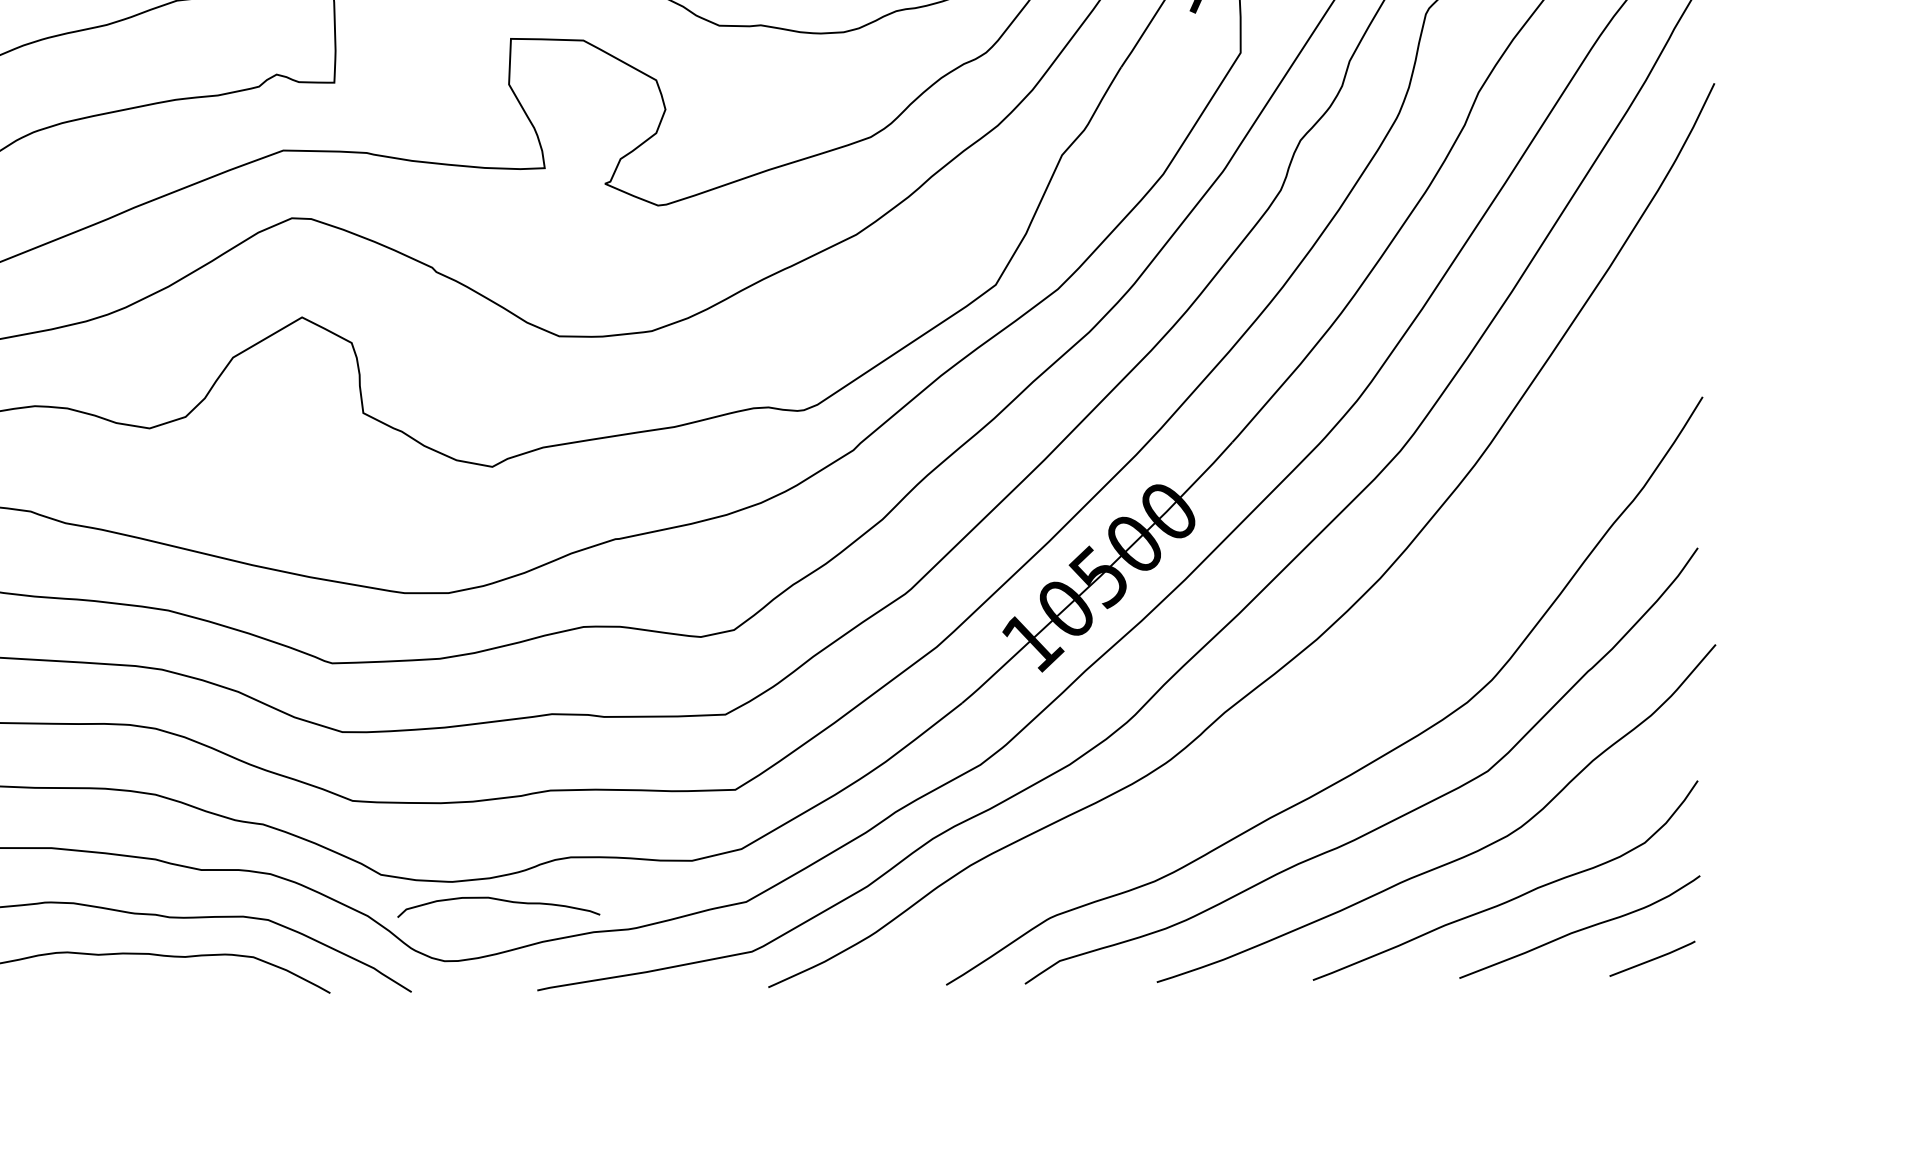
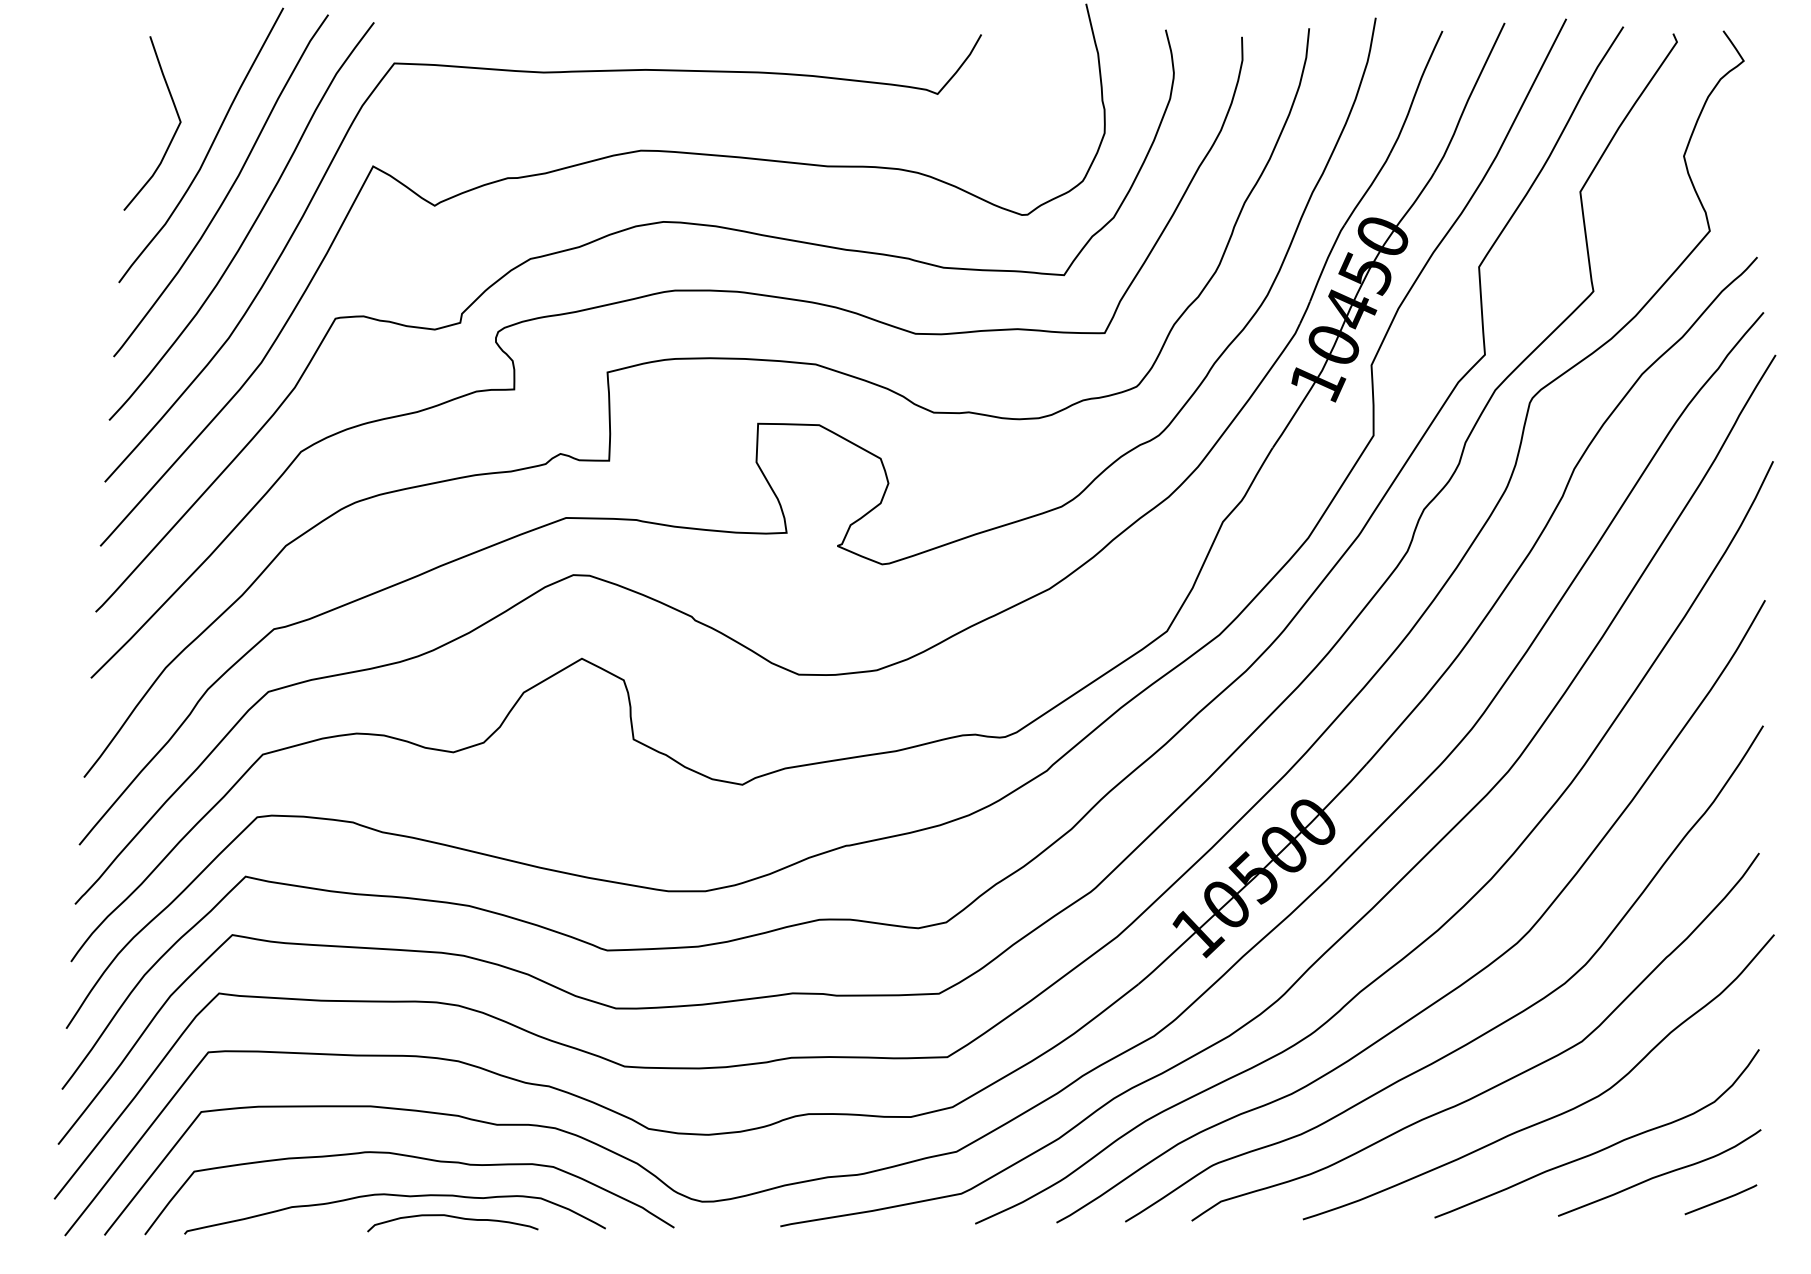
curve: (1341, 704) -> (1458, 985), added
curve: (501, 901) -> (455, 1218), moved

